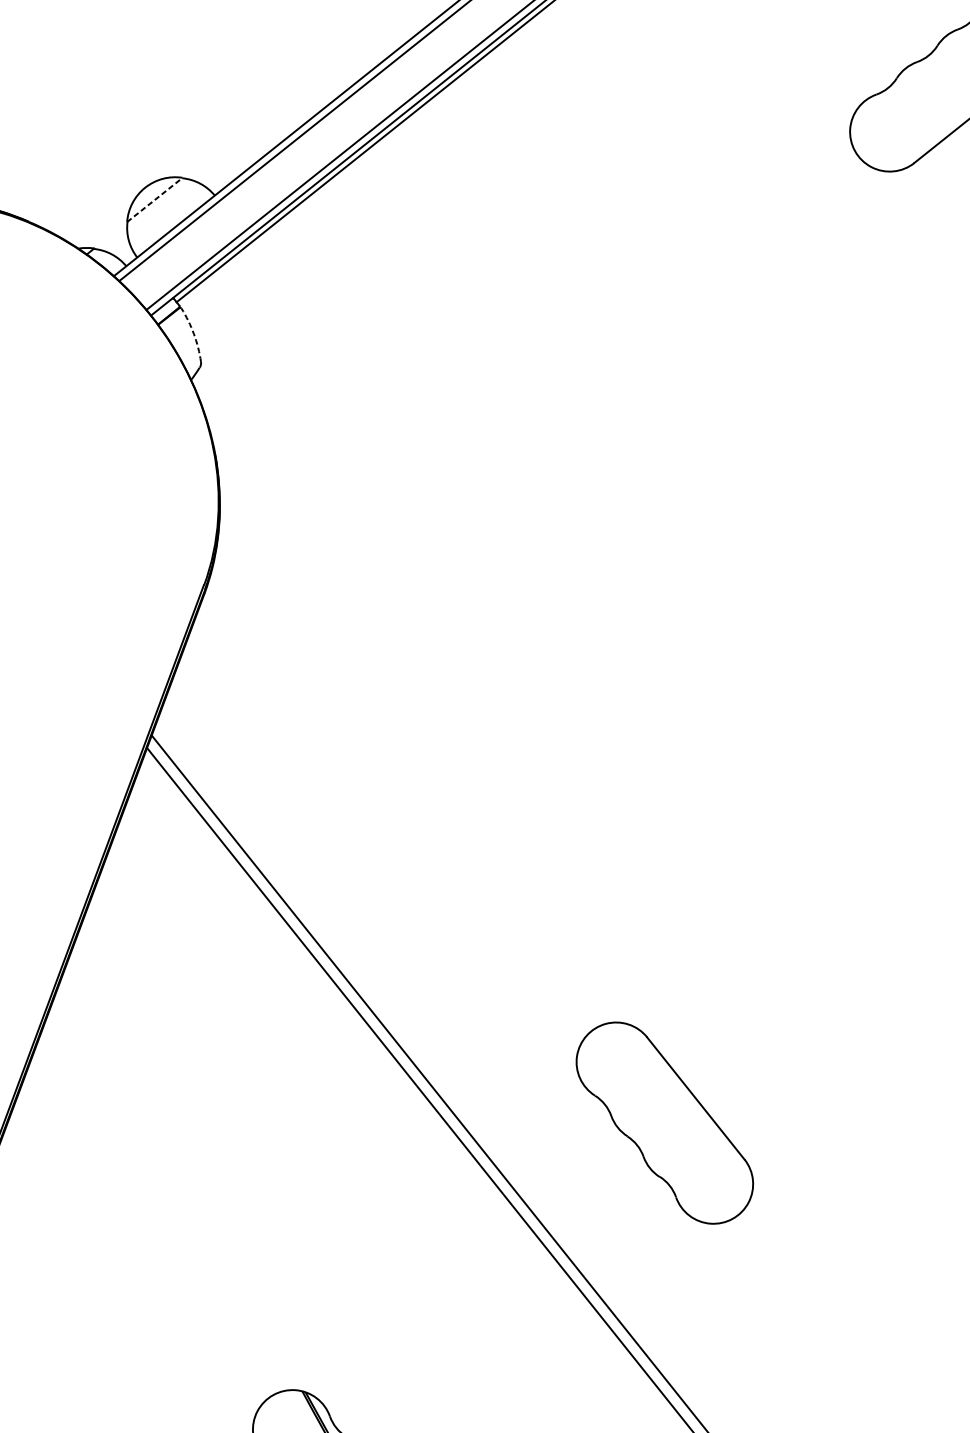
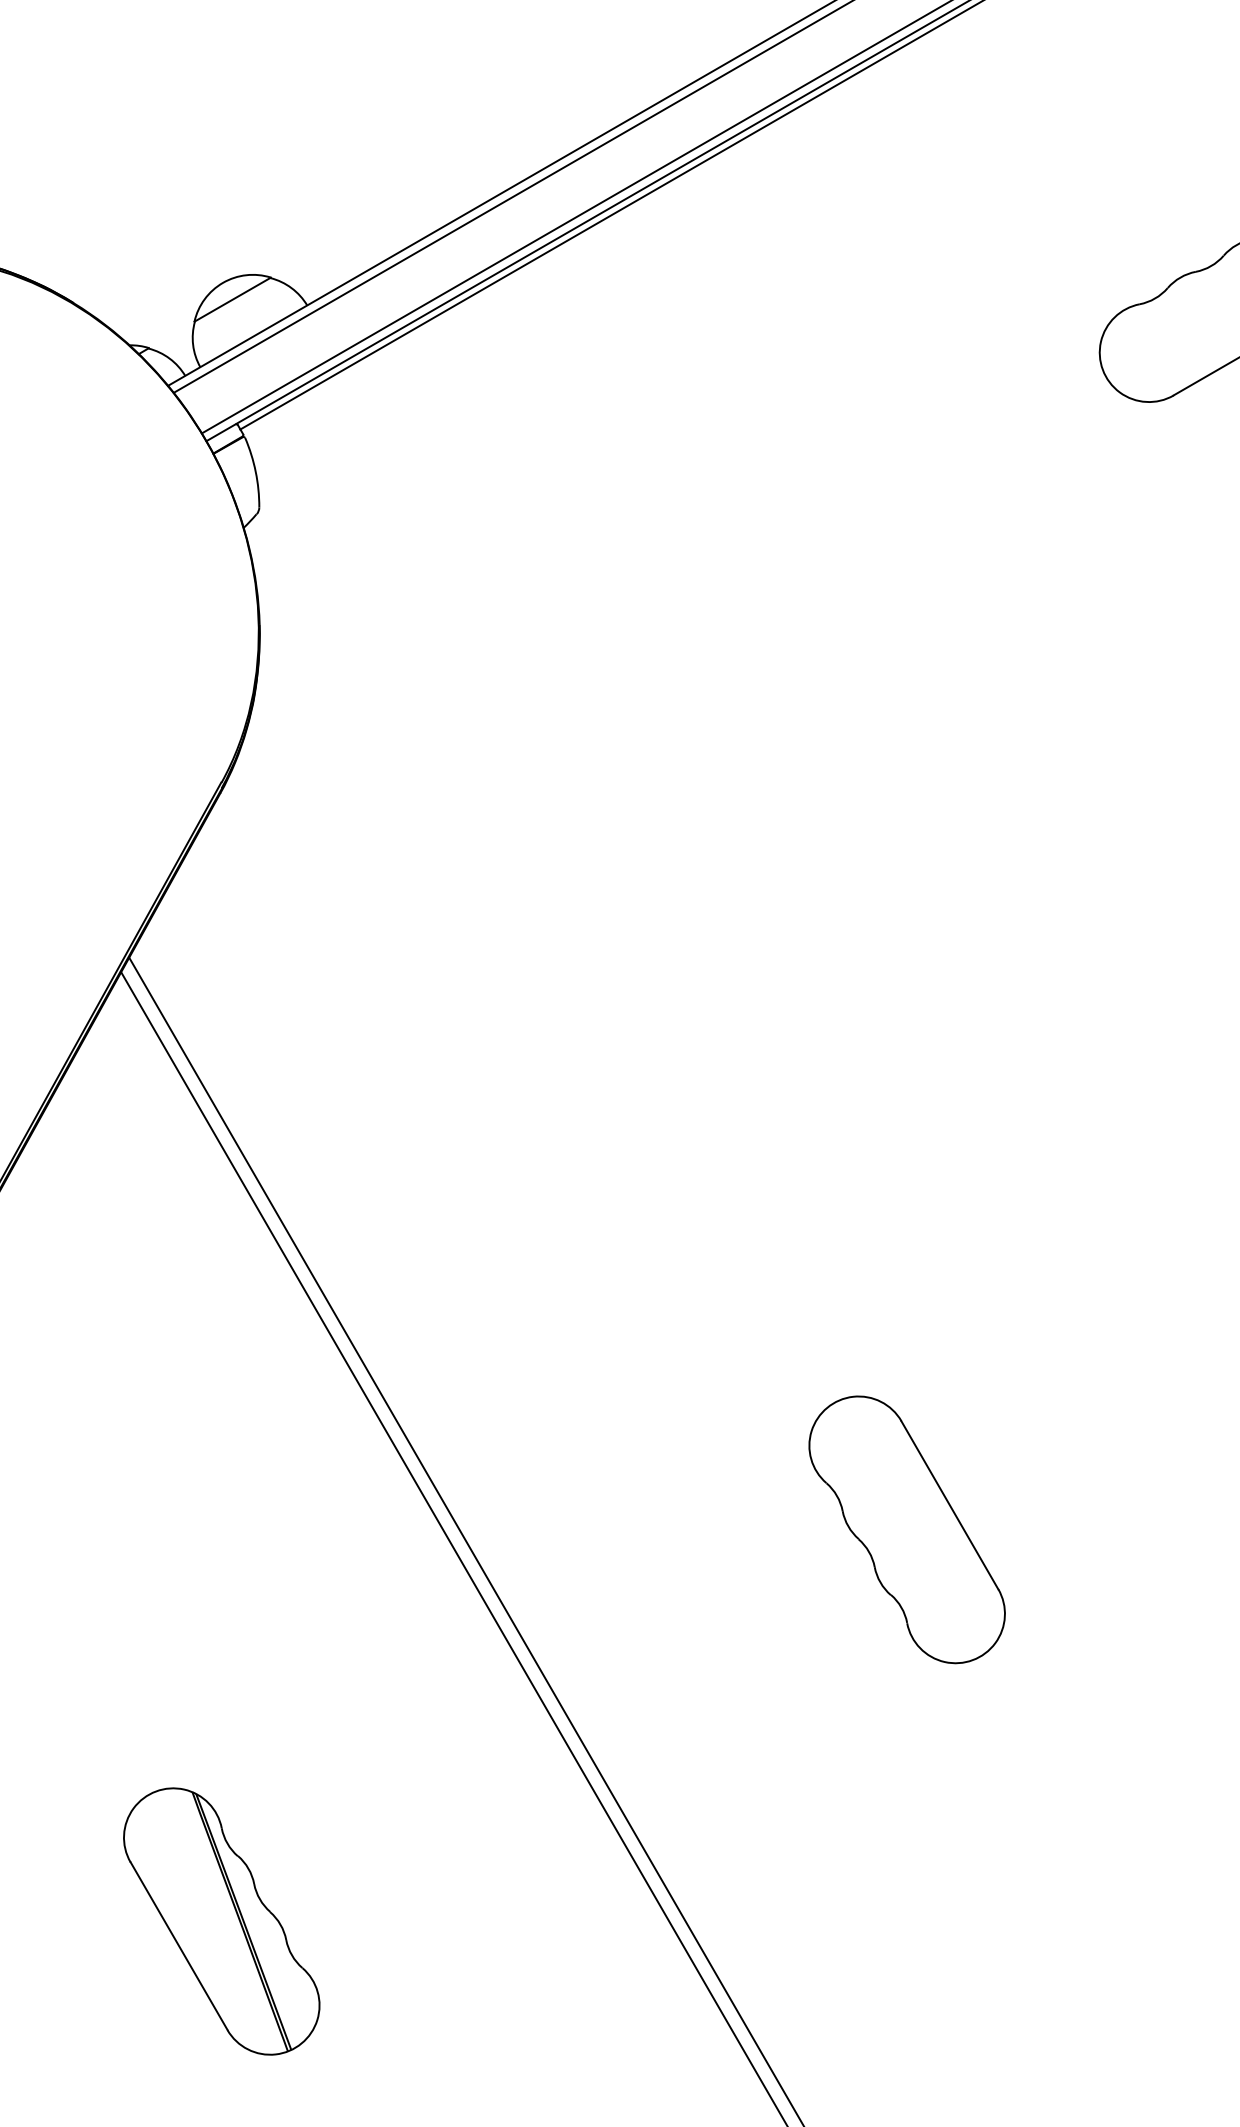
line: (155, 199) -> (233, 299), dashed -> solid
arc: (193, 333) -> (255, 471), dashed -> solid
part: (664, 1122) -> (906, 1529), moved

